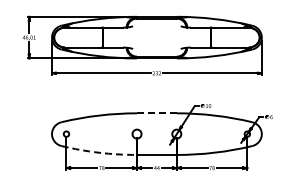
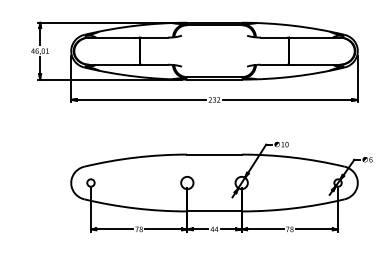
line: (156, 113) -> (213, 154), dashed -> solid
arc: (99, 152) -> (136, 208), dashed -> solid

